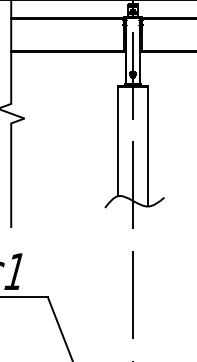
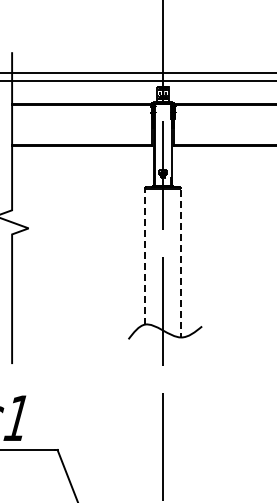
line: (138, 85) -> (169, 187), solid -> dashed

